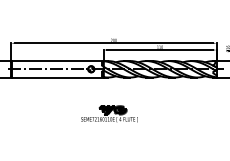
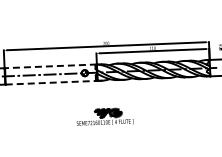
line: (57, 61) -> (50, 66), solid -> dashed
line: (57, 77) -> (51, 82), solid -> dashed

